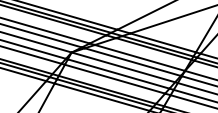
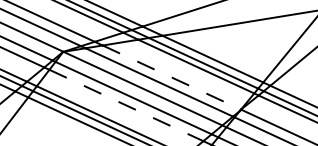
line: (140, 57) -> (172, 76), solid -> dashed
line: (115, 79) -> (127, 106), solid -> dashed

